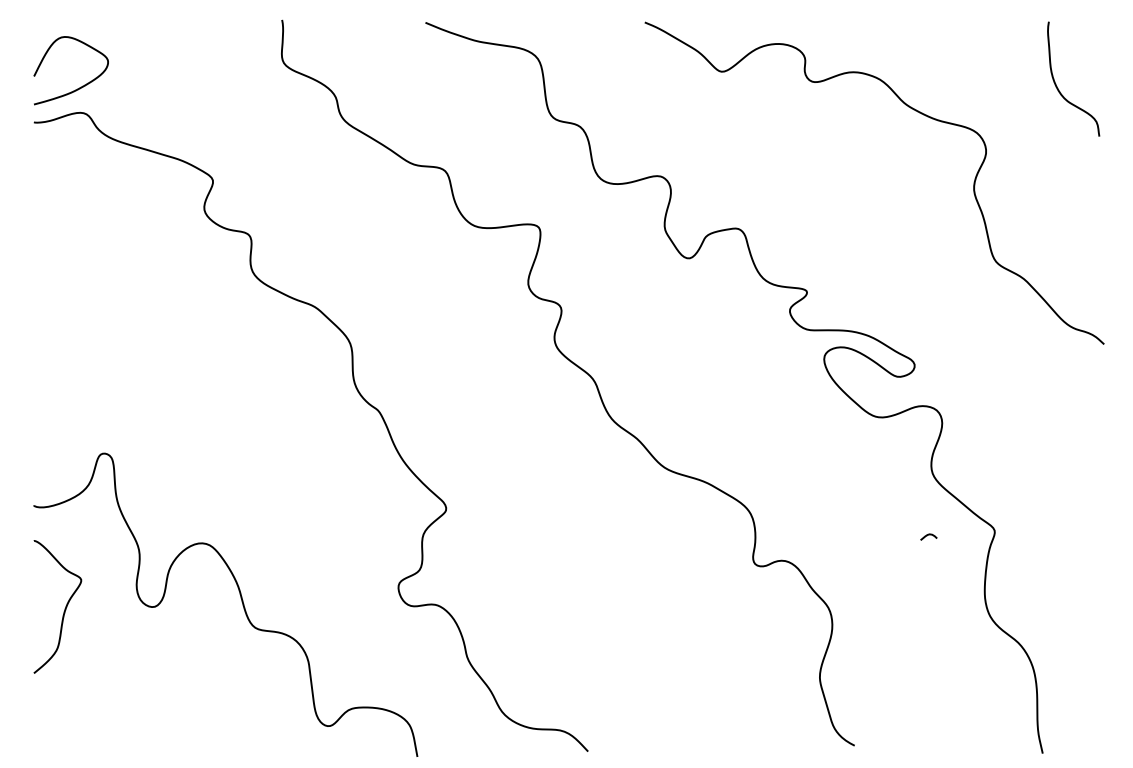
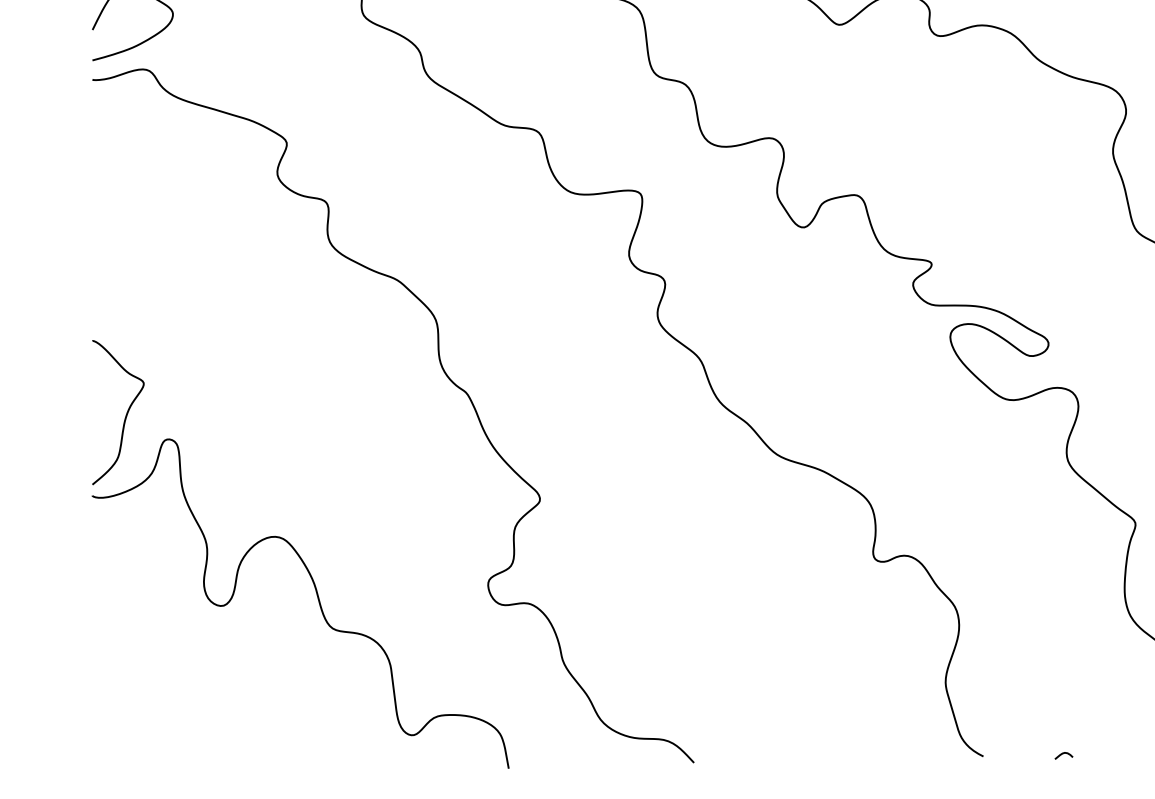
curve: (928, 535) -> (1063, 754), moved
curve: (64, 608) -> (125, 414), moved

